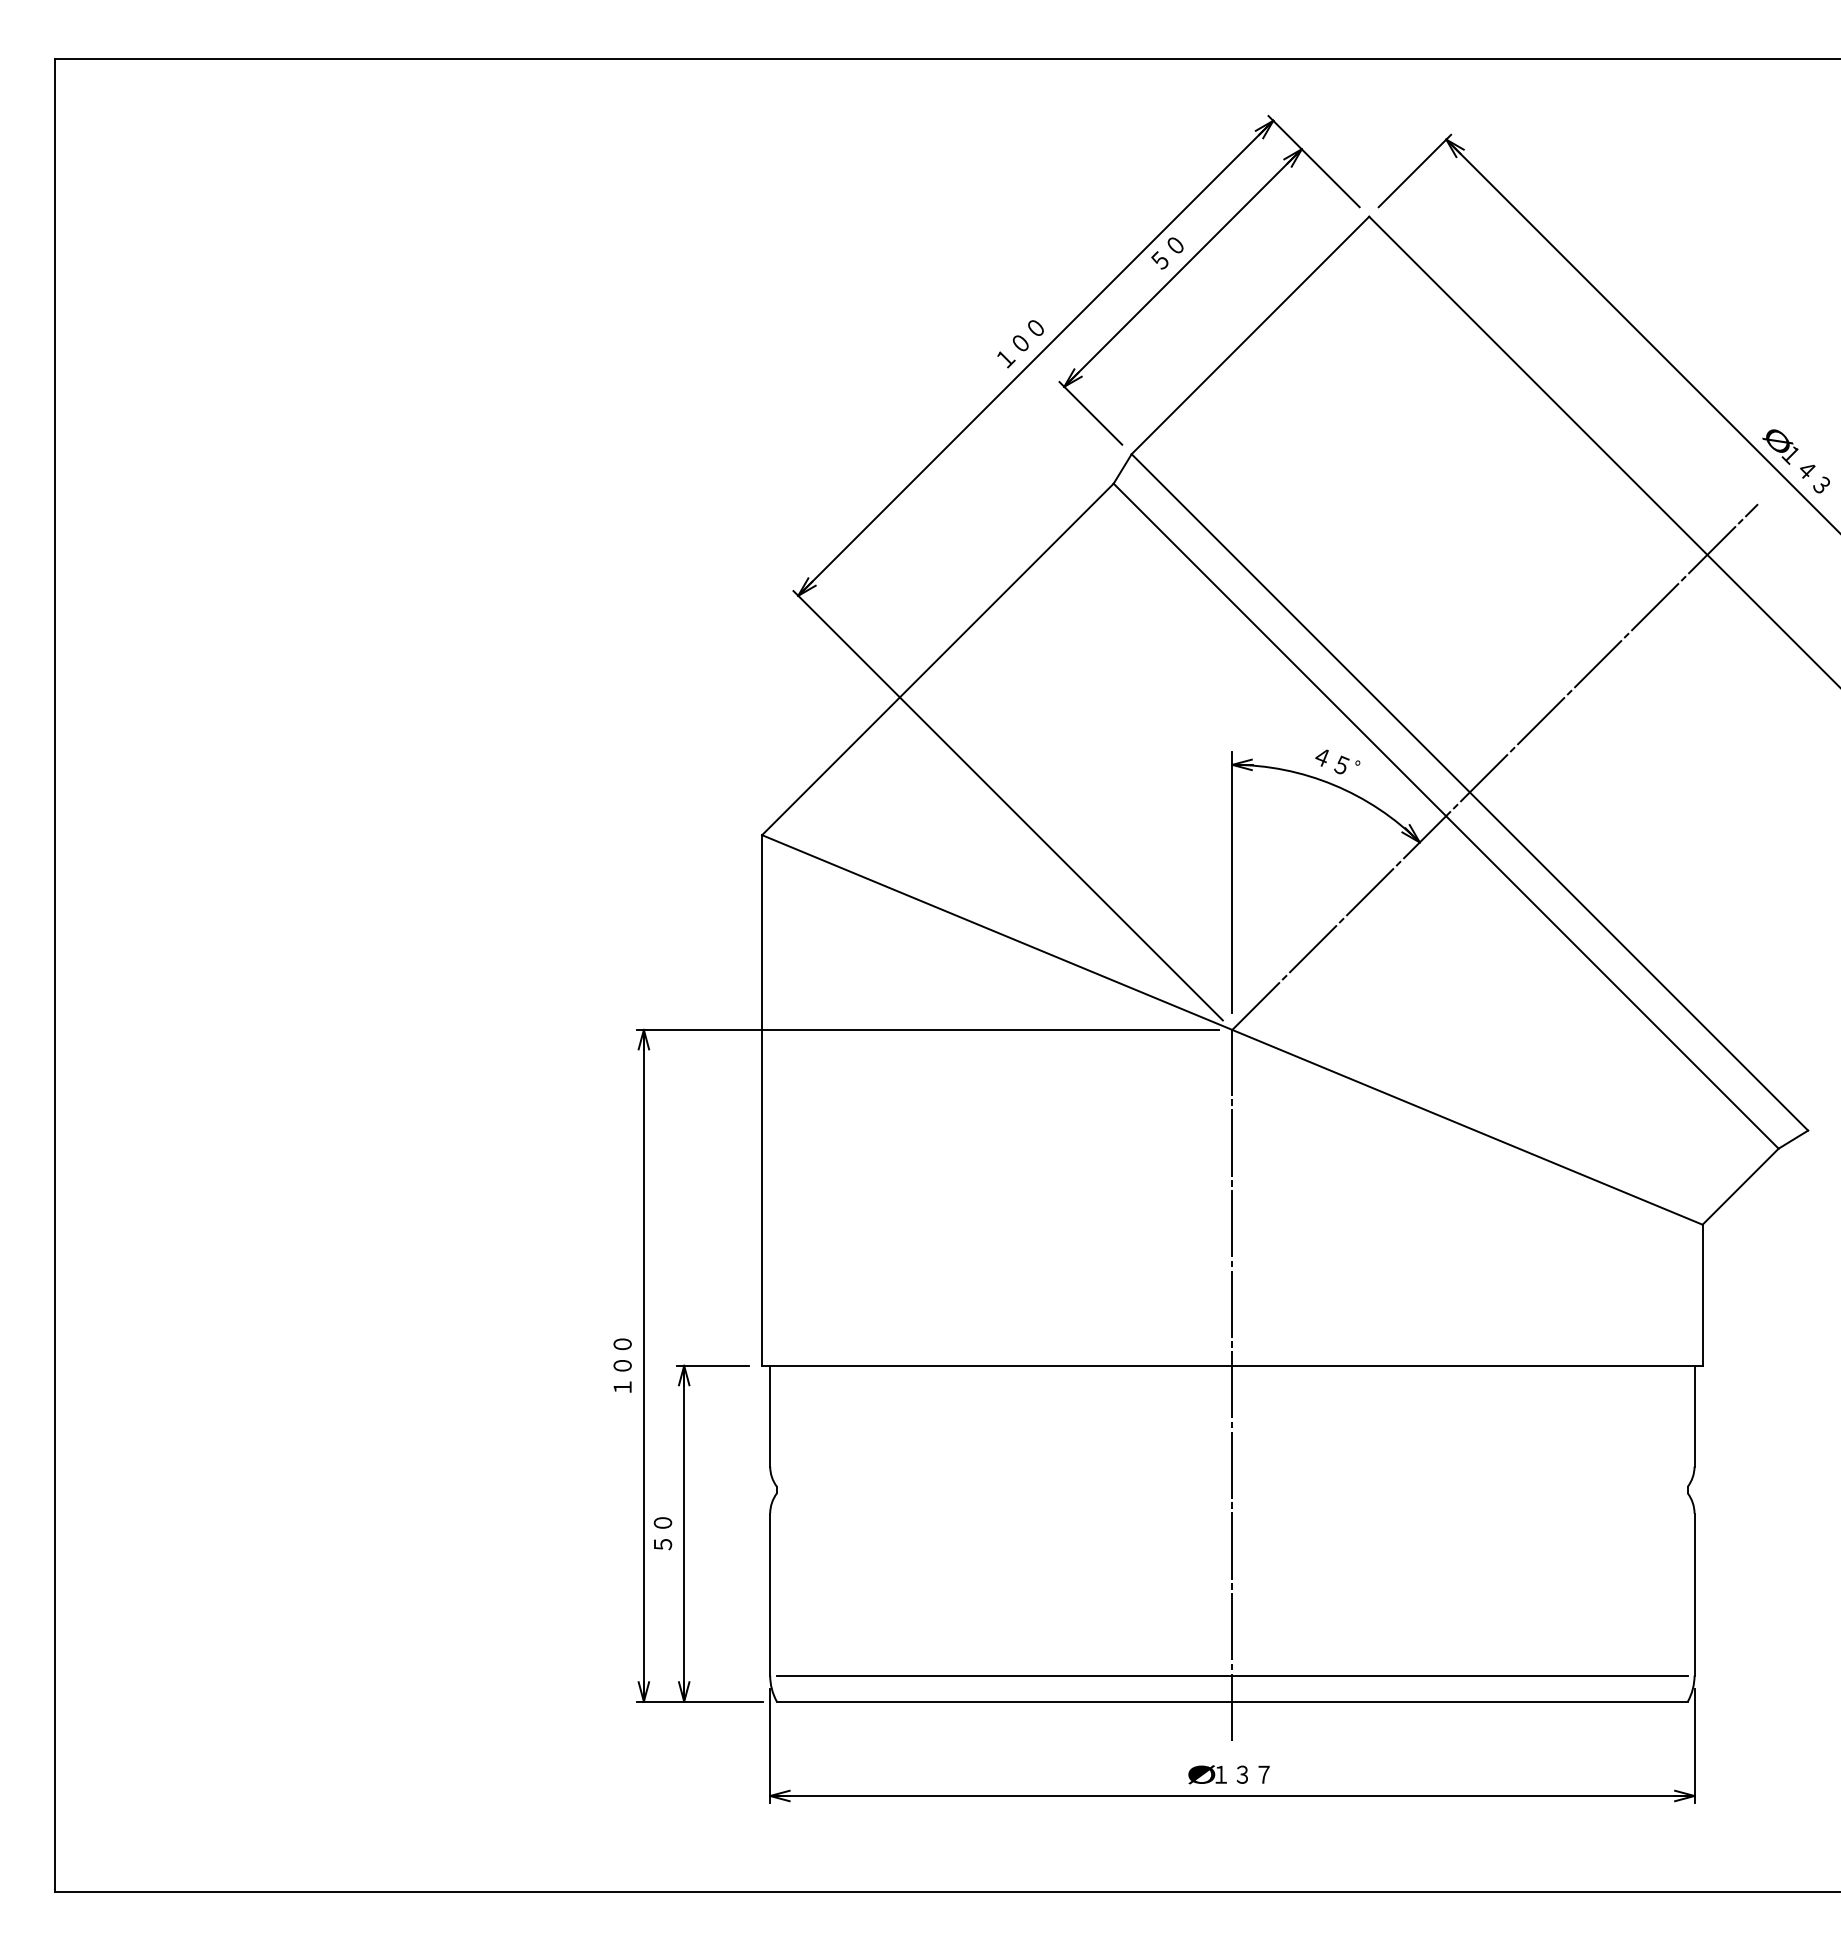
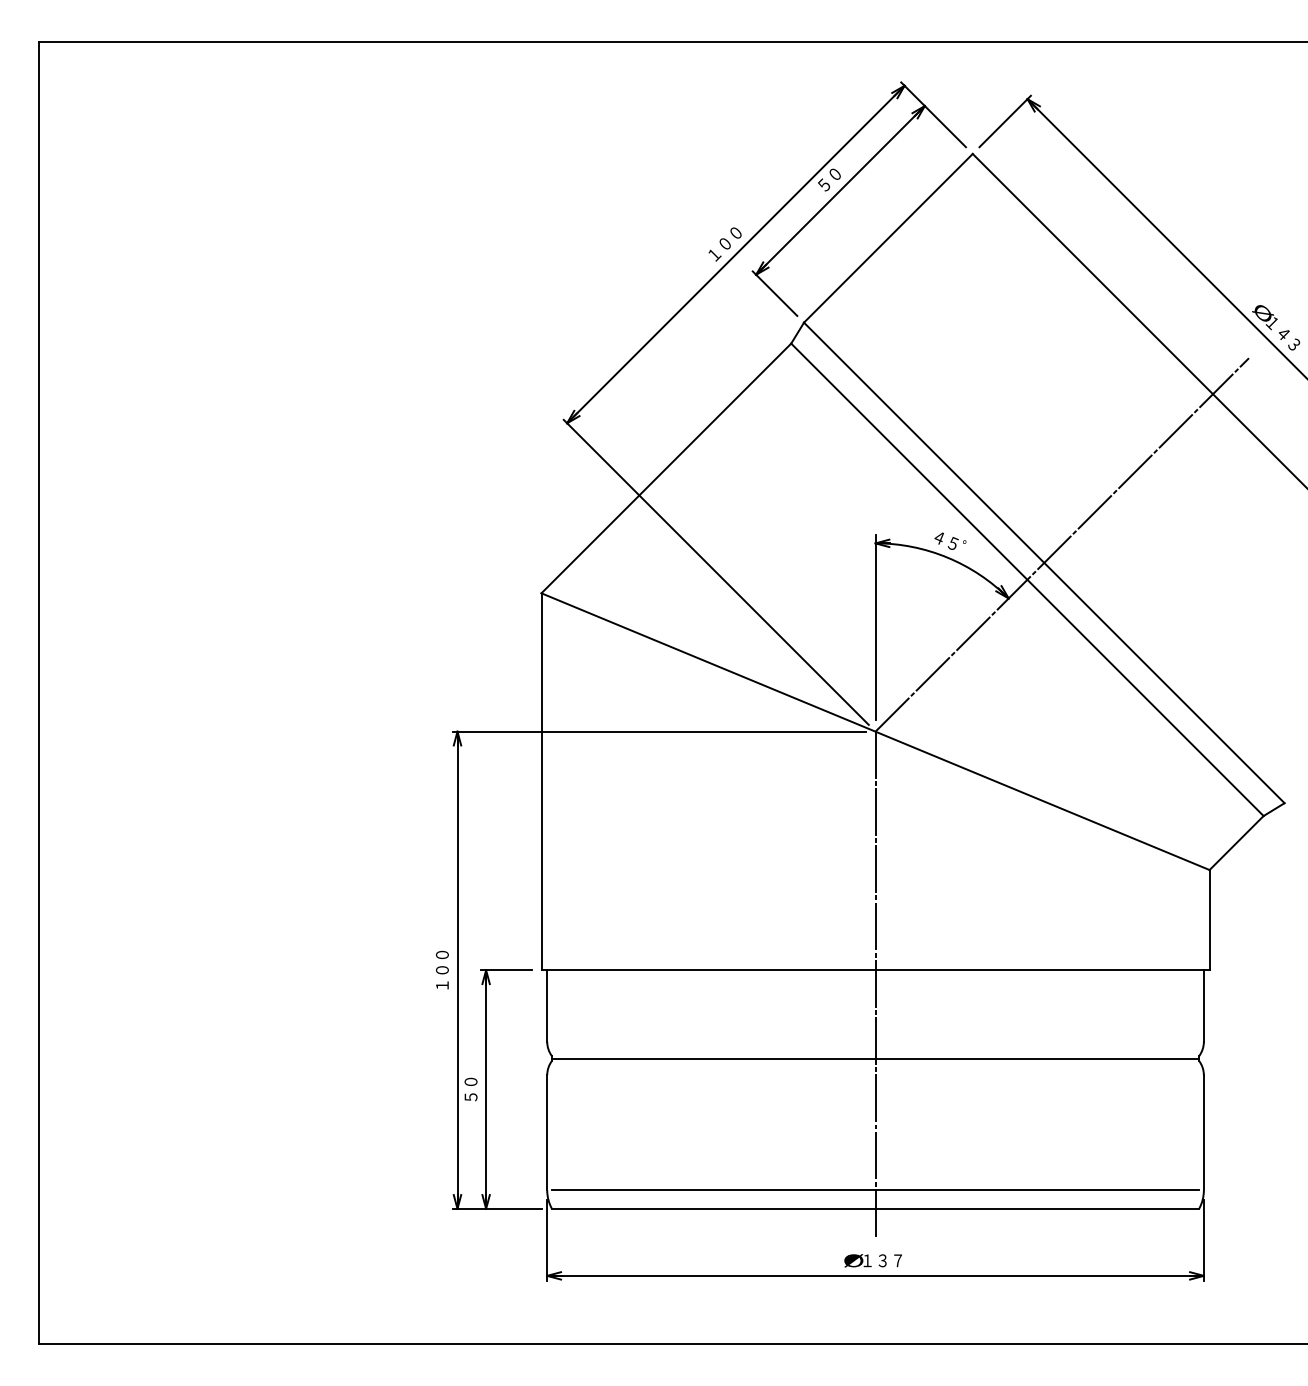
line: (1231, 1490) -> (874, 1058), added

